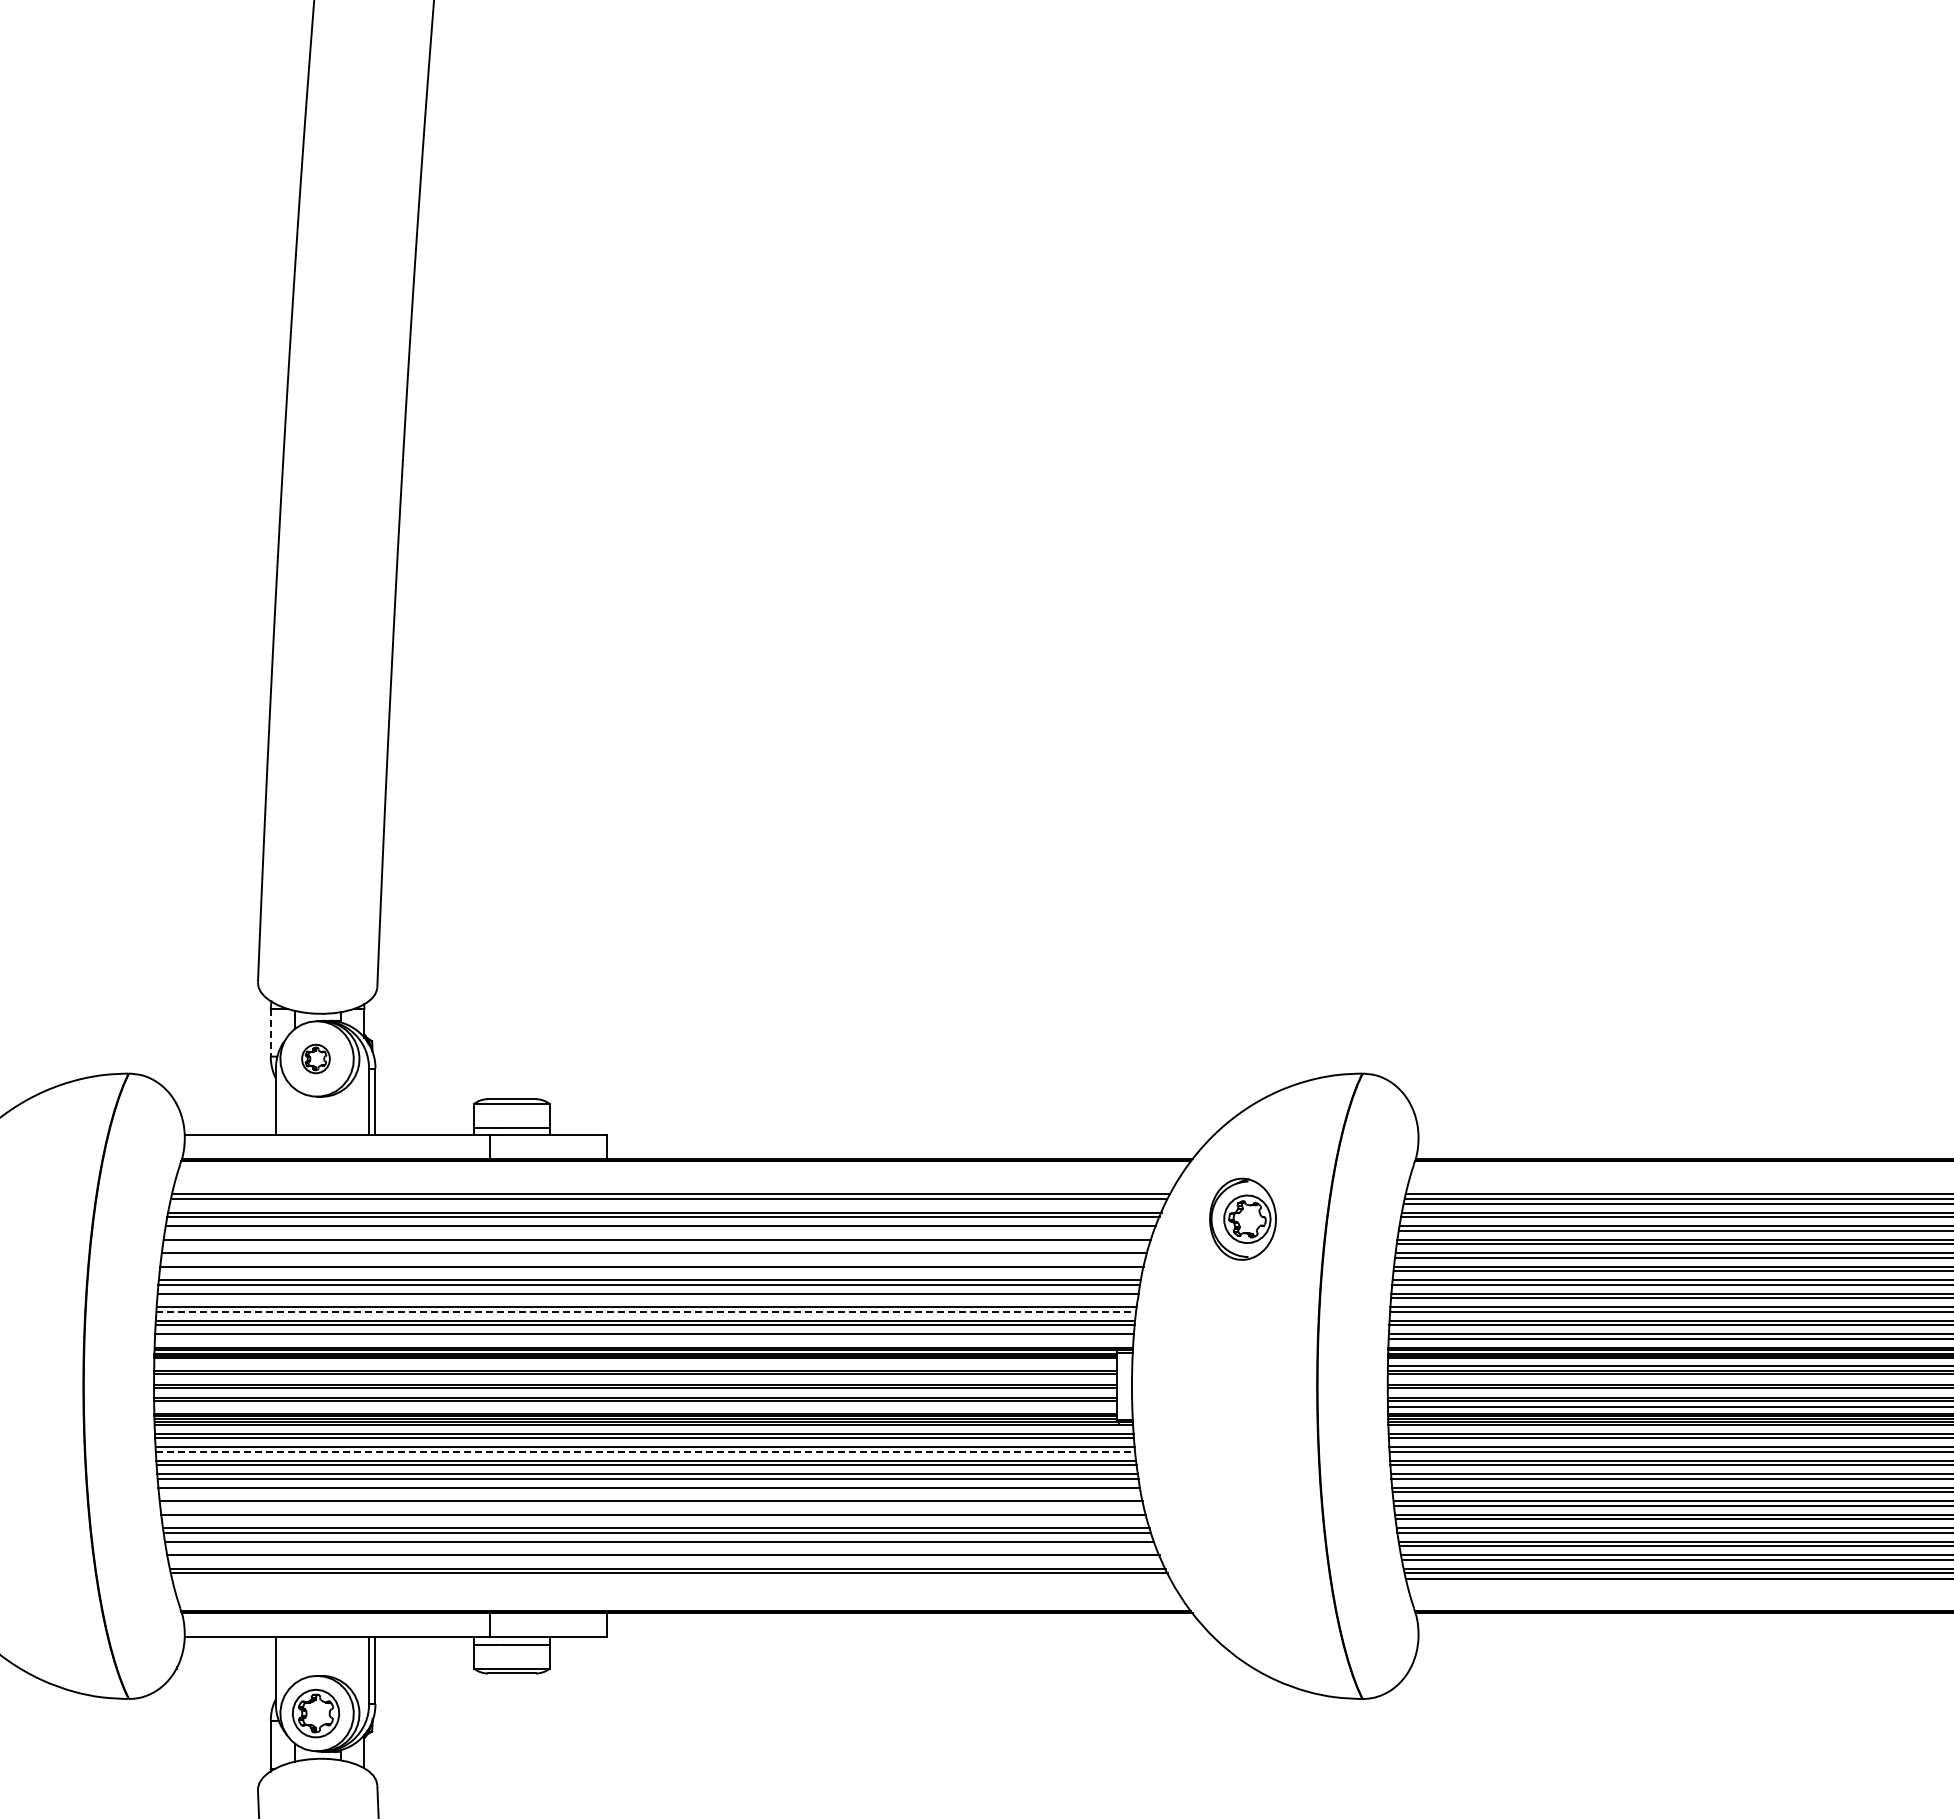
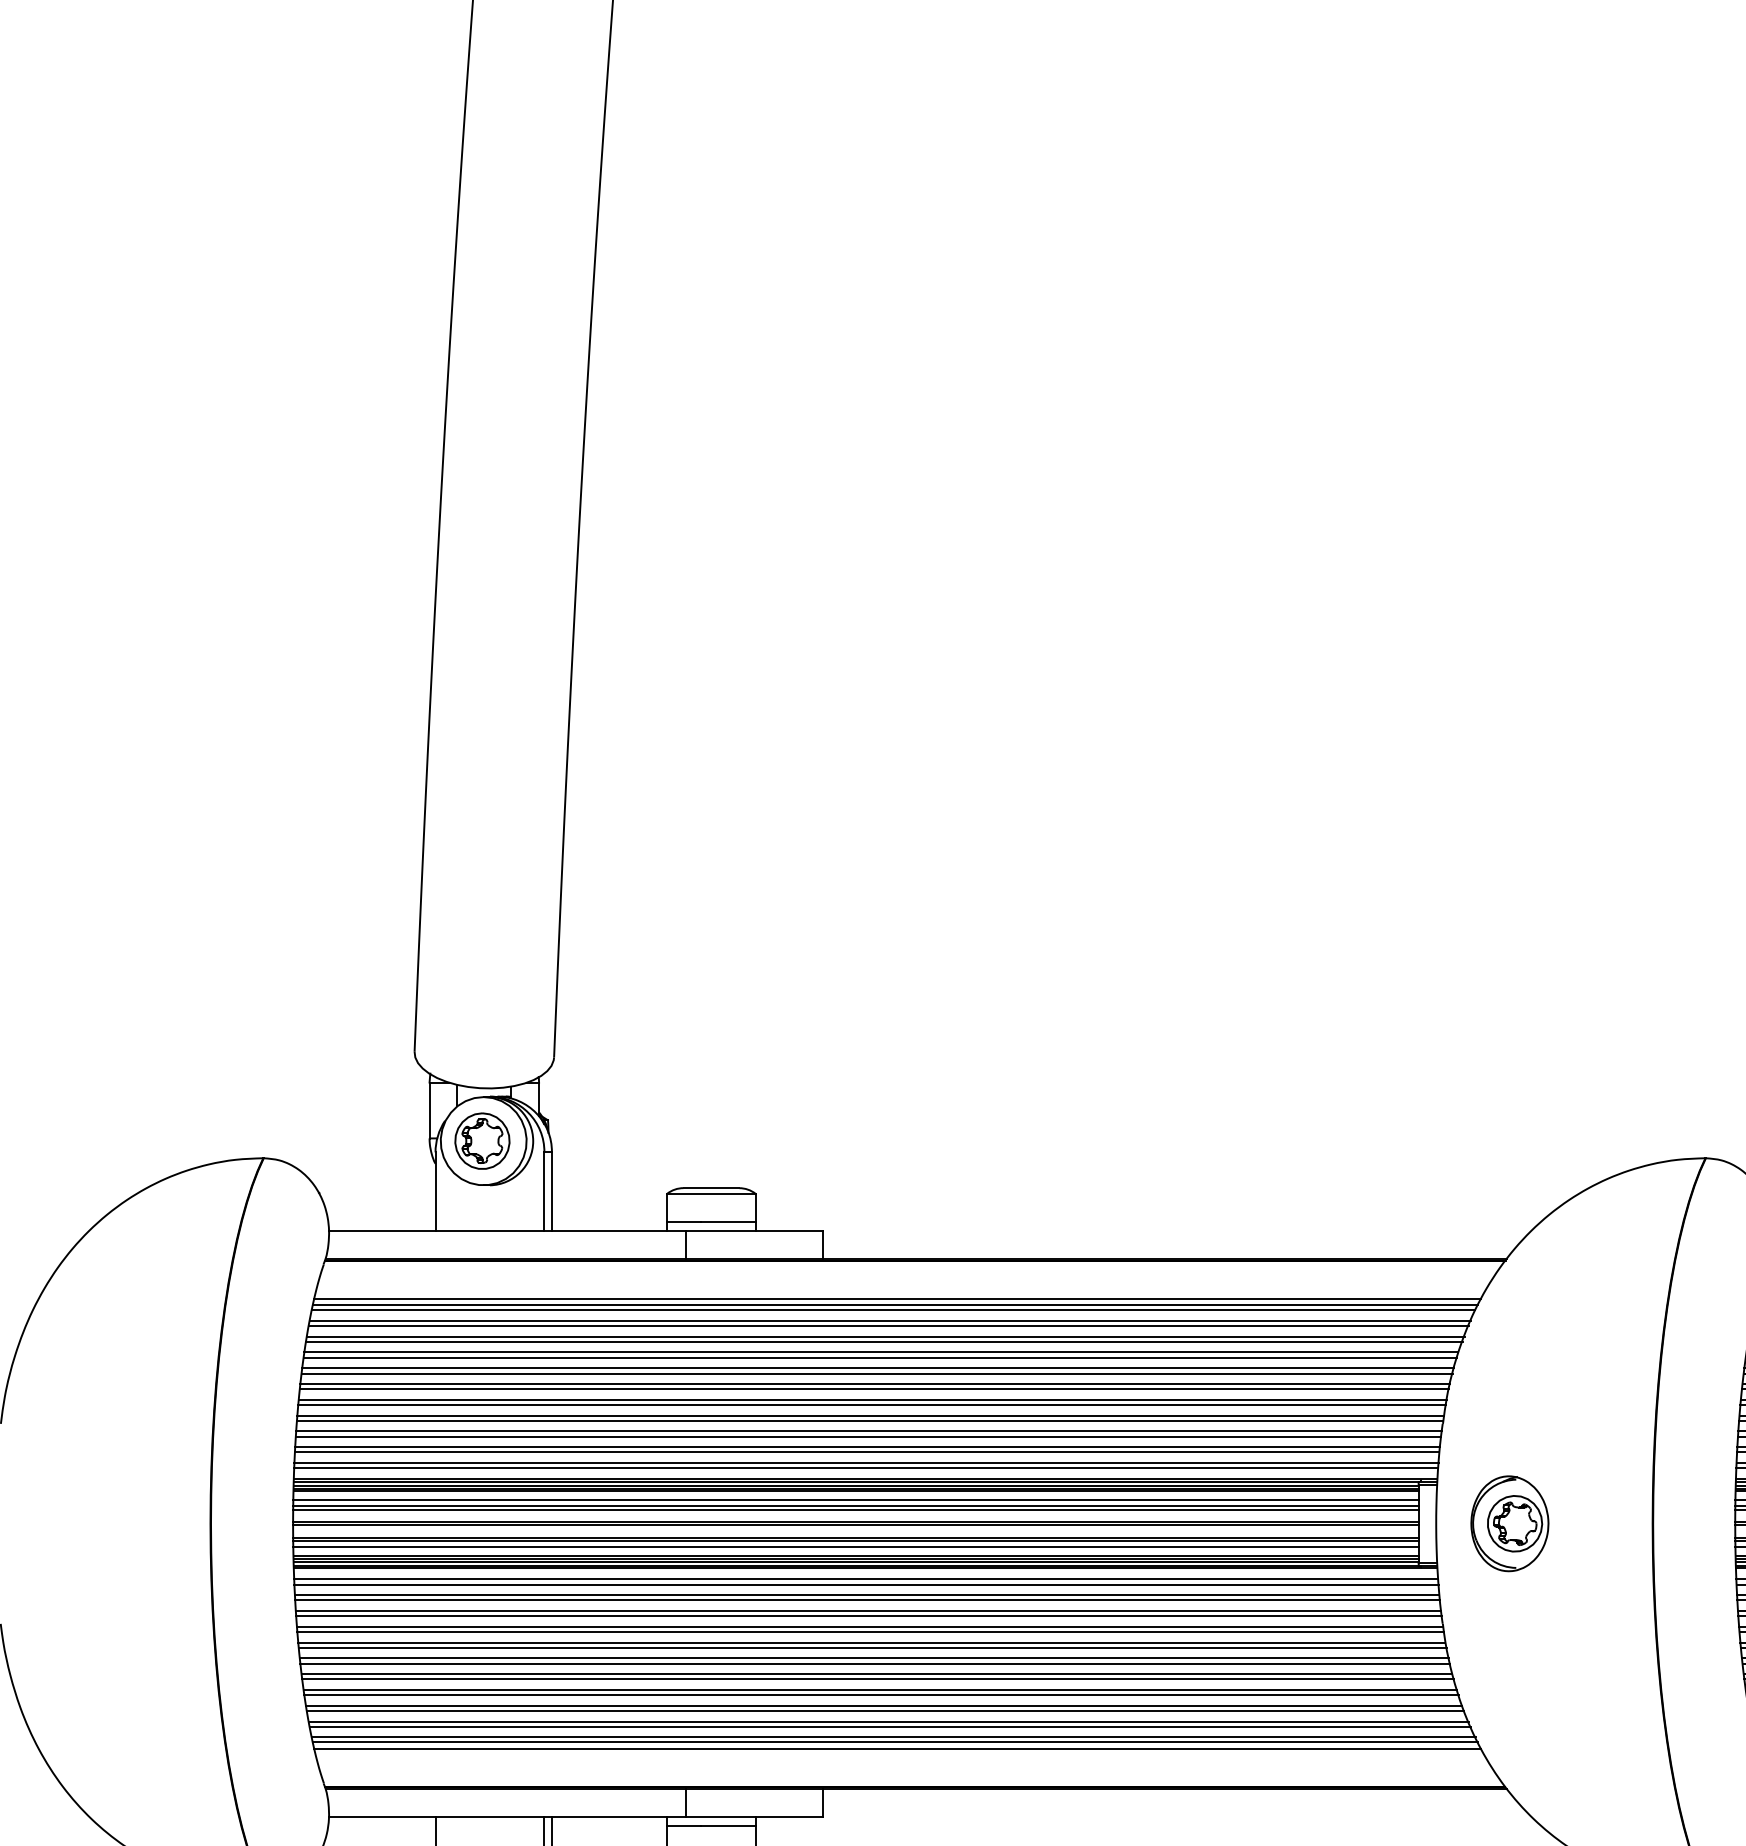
line: (270, 1033) -> (429, 1111), dashed -> solid
part: (315, 1058) -> (481, 1140), size x1.67
line: (667, 1203) -> (893, 1310), added
part: (1242, 1218) -> (1509, 1522), moved
line: (659, 1230) -> (883, 1341), added
line: (656, 1244) -> (880, 1358), added
line: (653, 1257) -> (876, 1373), added
line: (650, 1271) -> (873, 1389), added
line: (647, 1298) -> (869, 1421), added
line: (646, 1311) -> (868, 1436), dashed -> solid
line: (644, 1338) -> (866, 1467), added
line: (635, 1366) -> (855, 1500), added
line: (635, 1406) -> (855, 1547), added
line: (645, 1451) -> (867, 1600), dashed -> solid
line: (649, 1492) -> (872, 1647), added
line: (651, 1505) -> (874, 1663), added
line: (653, 1519) -> (876, 1679), added
line: (660, 1546) -> (885, 1711), added
line: (664, 1559) -> (889, 1726), added
line: (671, 1578) -> (897, 1748), added

